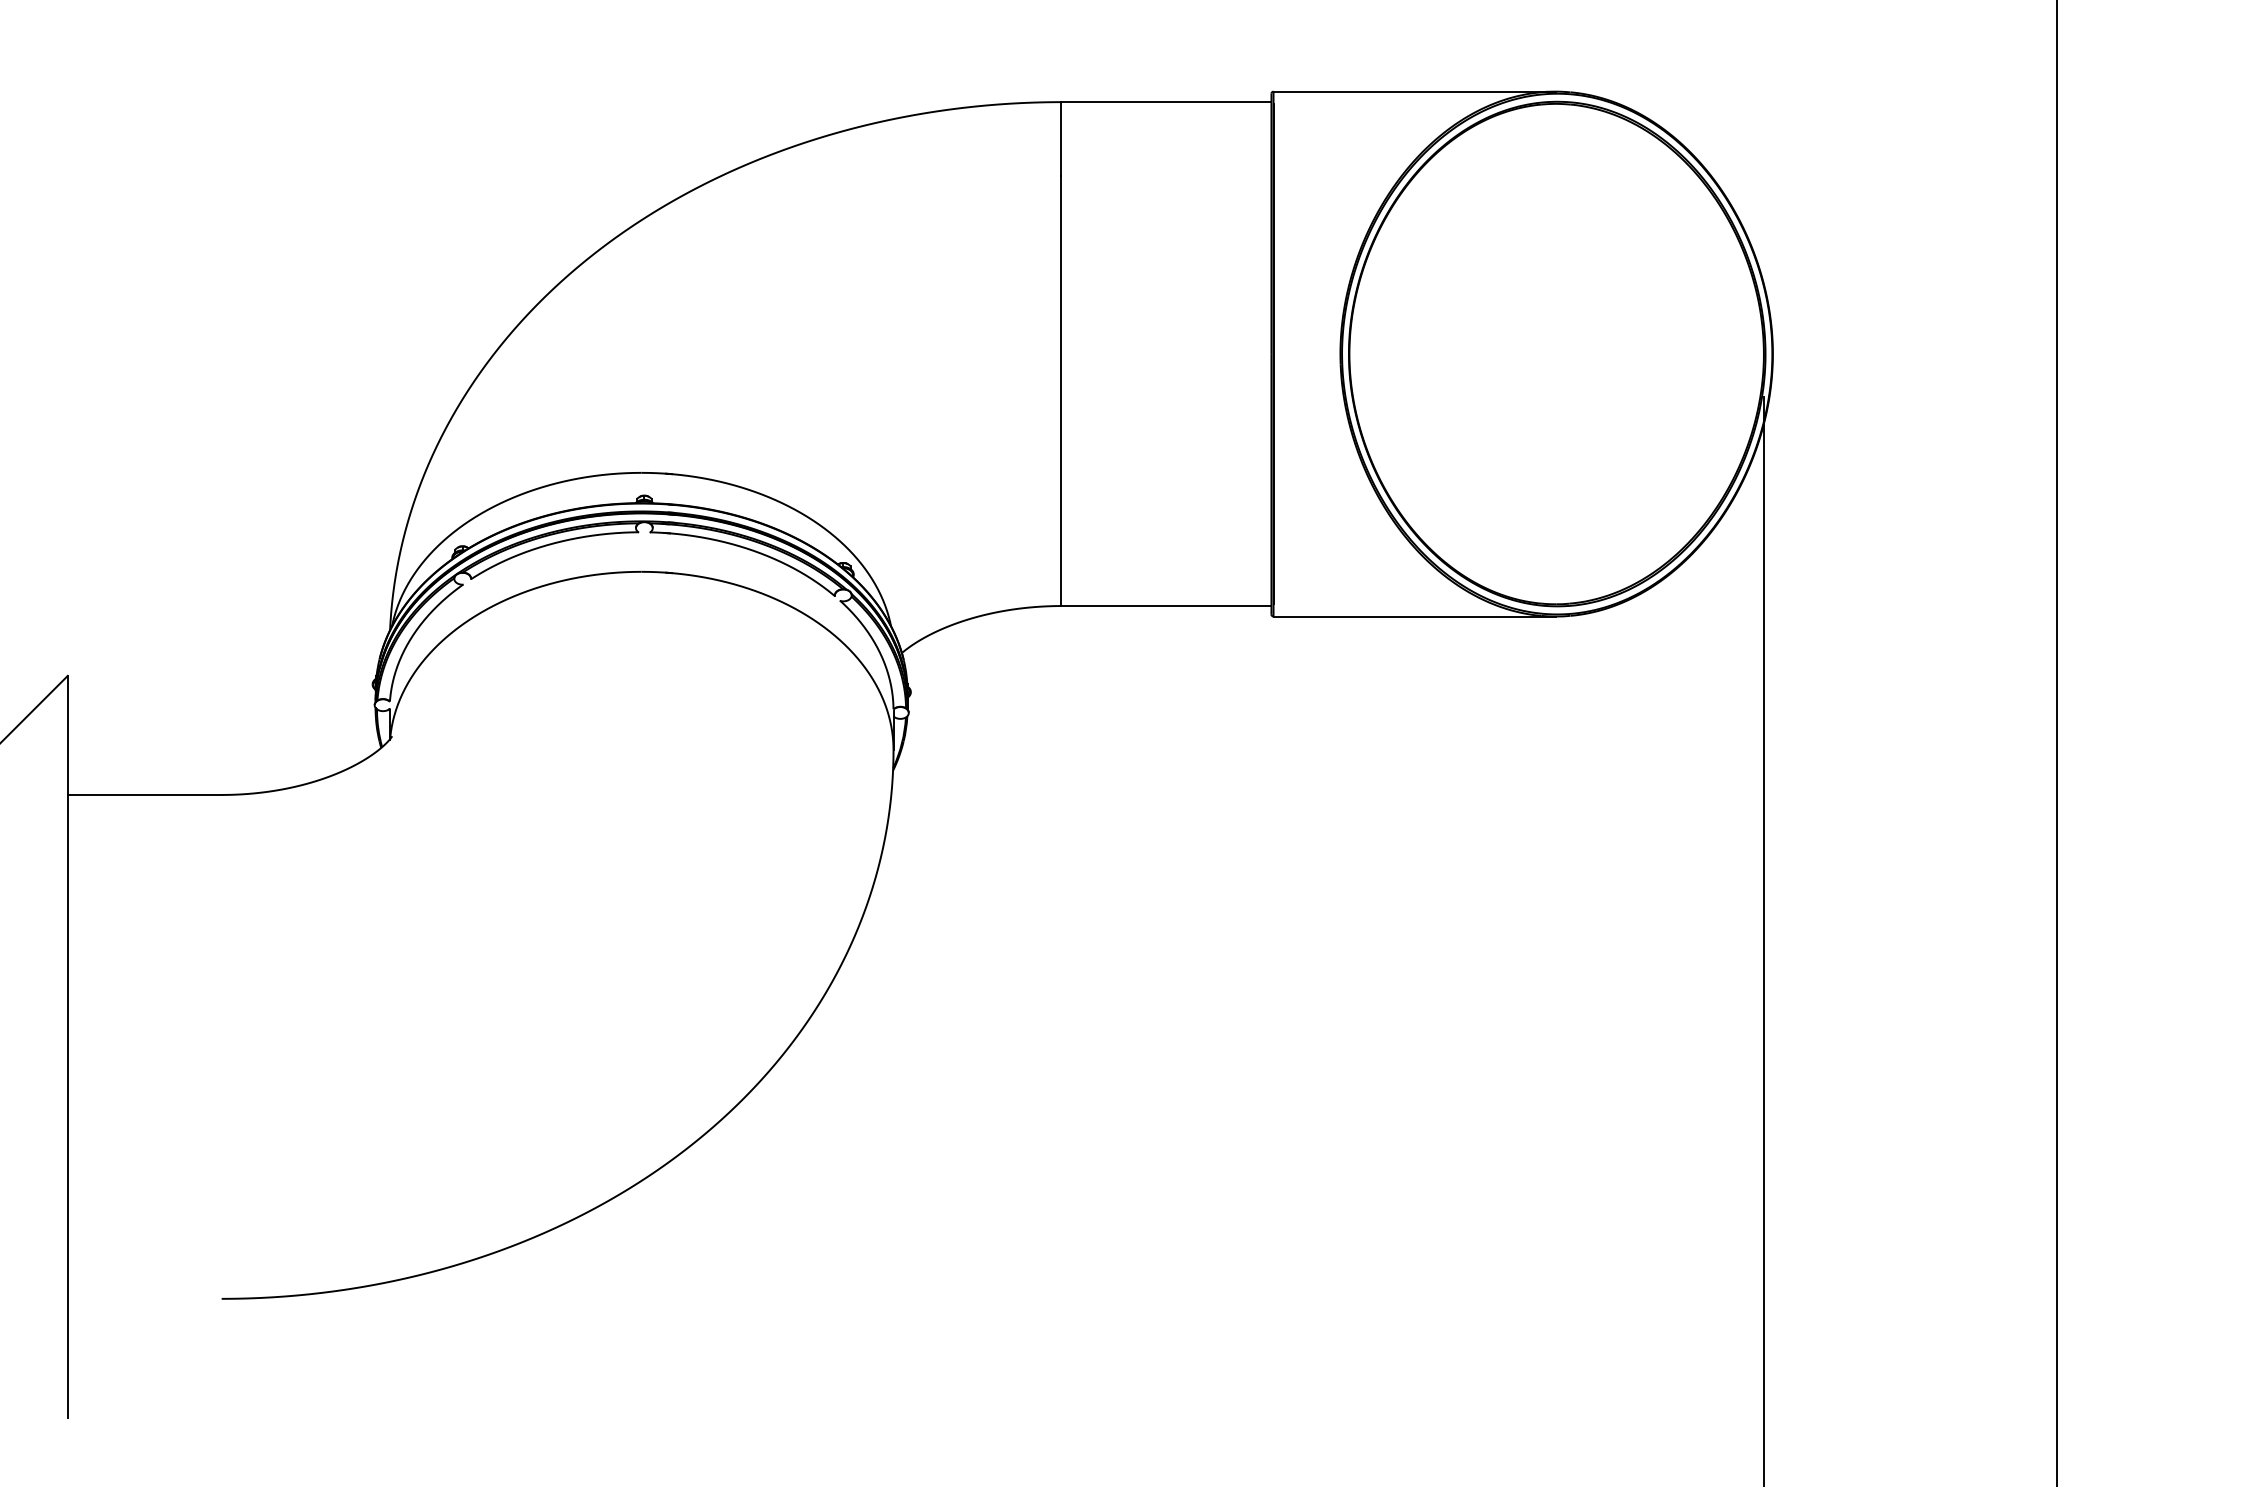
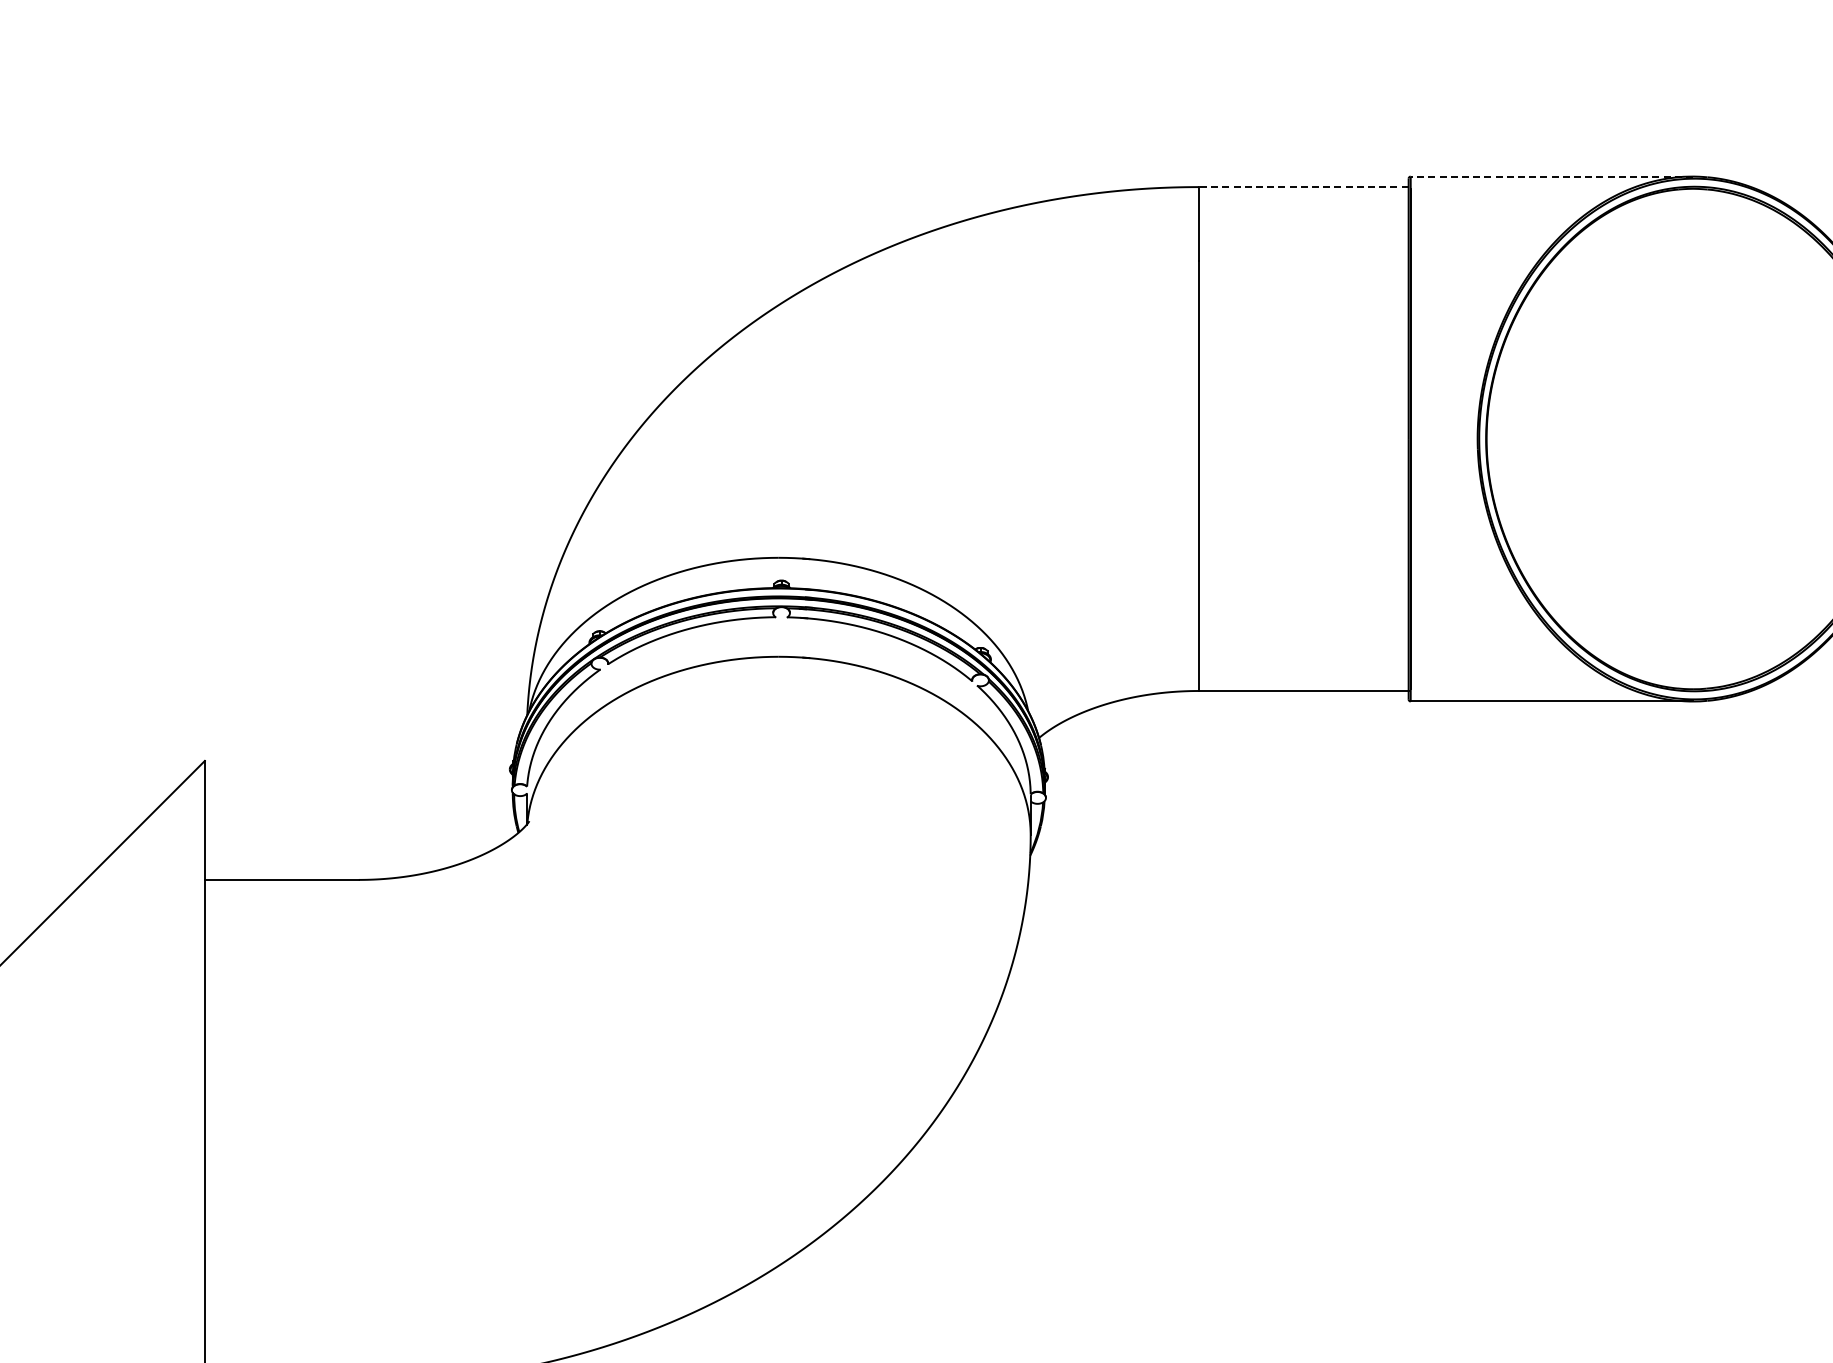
line: (1414, 91) -> (1551, 176), solid -> dashed
line: (1166, 102) -> (1303, 187), solid -> dashed

